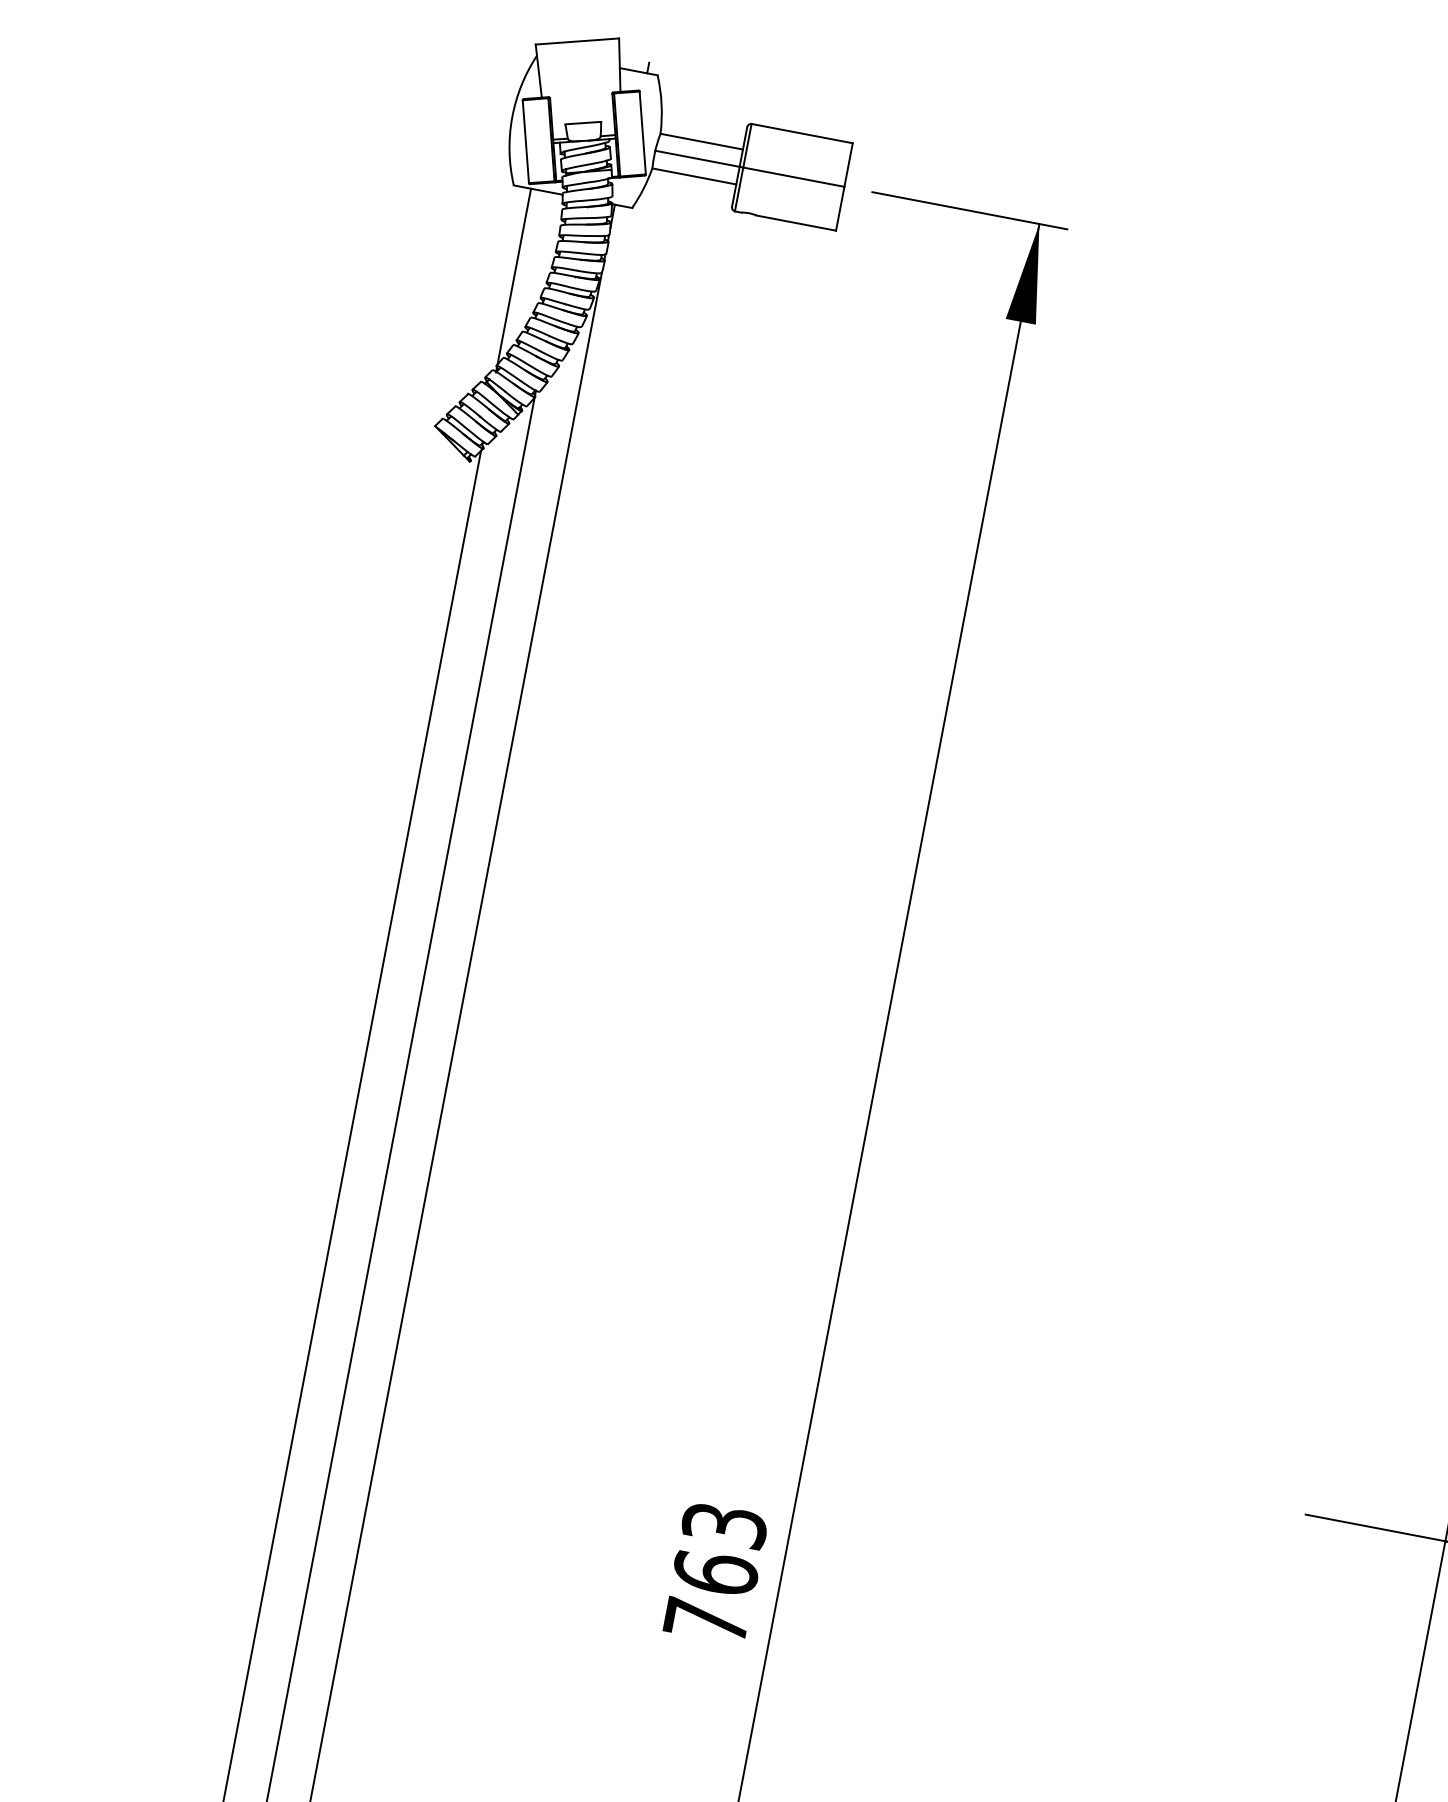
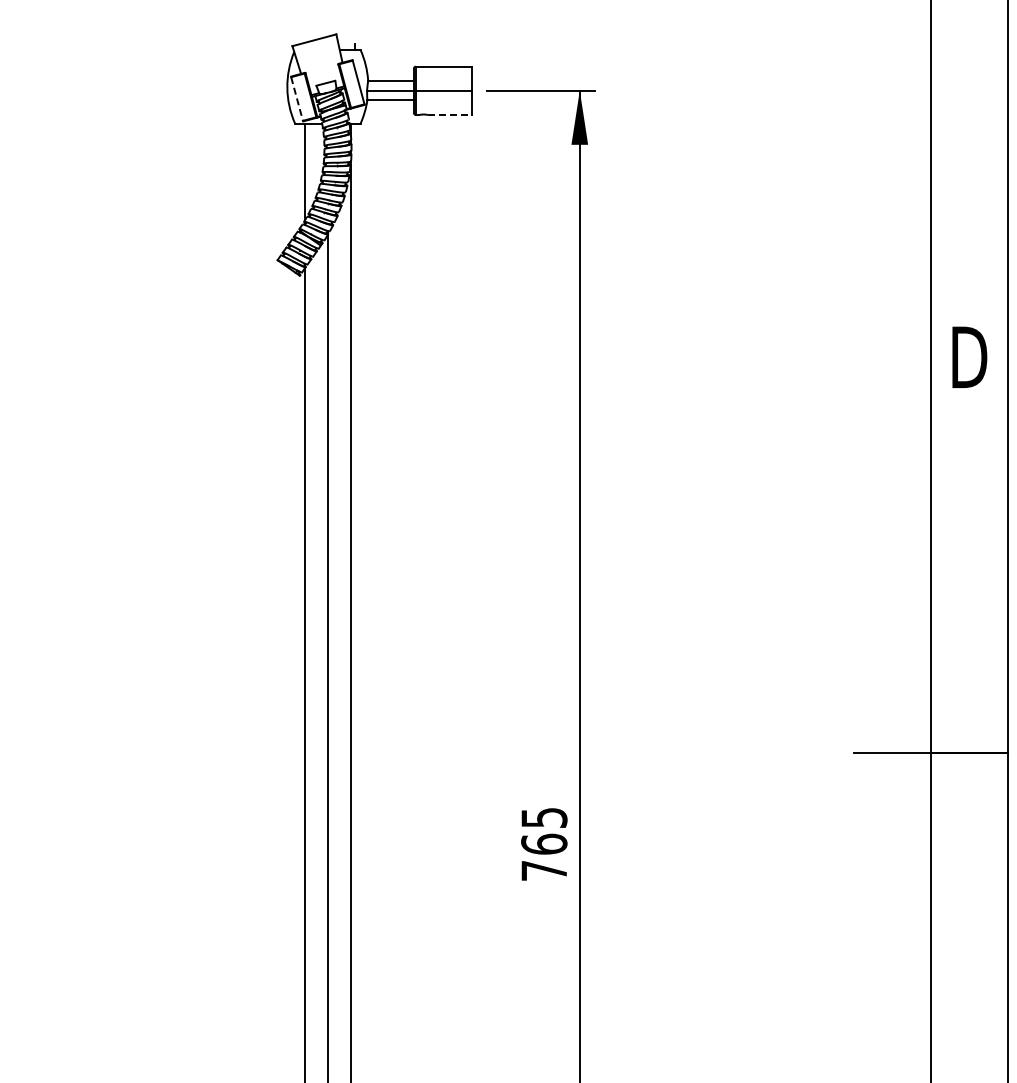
line: (526, 142) -> (297, 99), solid -> dashed
line: (797, 222) -> (450, 114), solid -> dashed
text: (723, 1524) -> (543, 817), 763 -> 765

